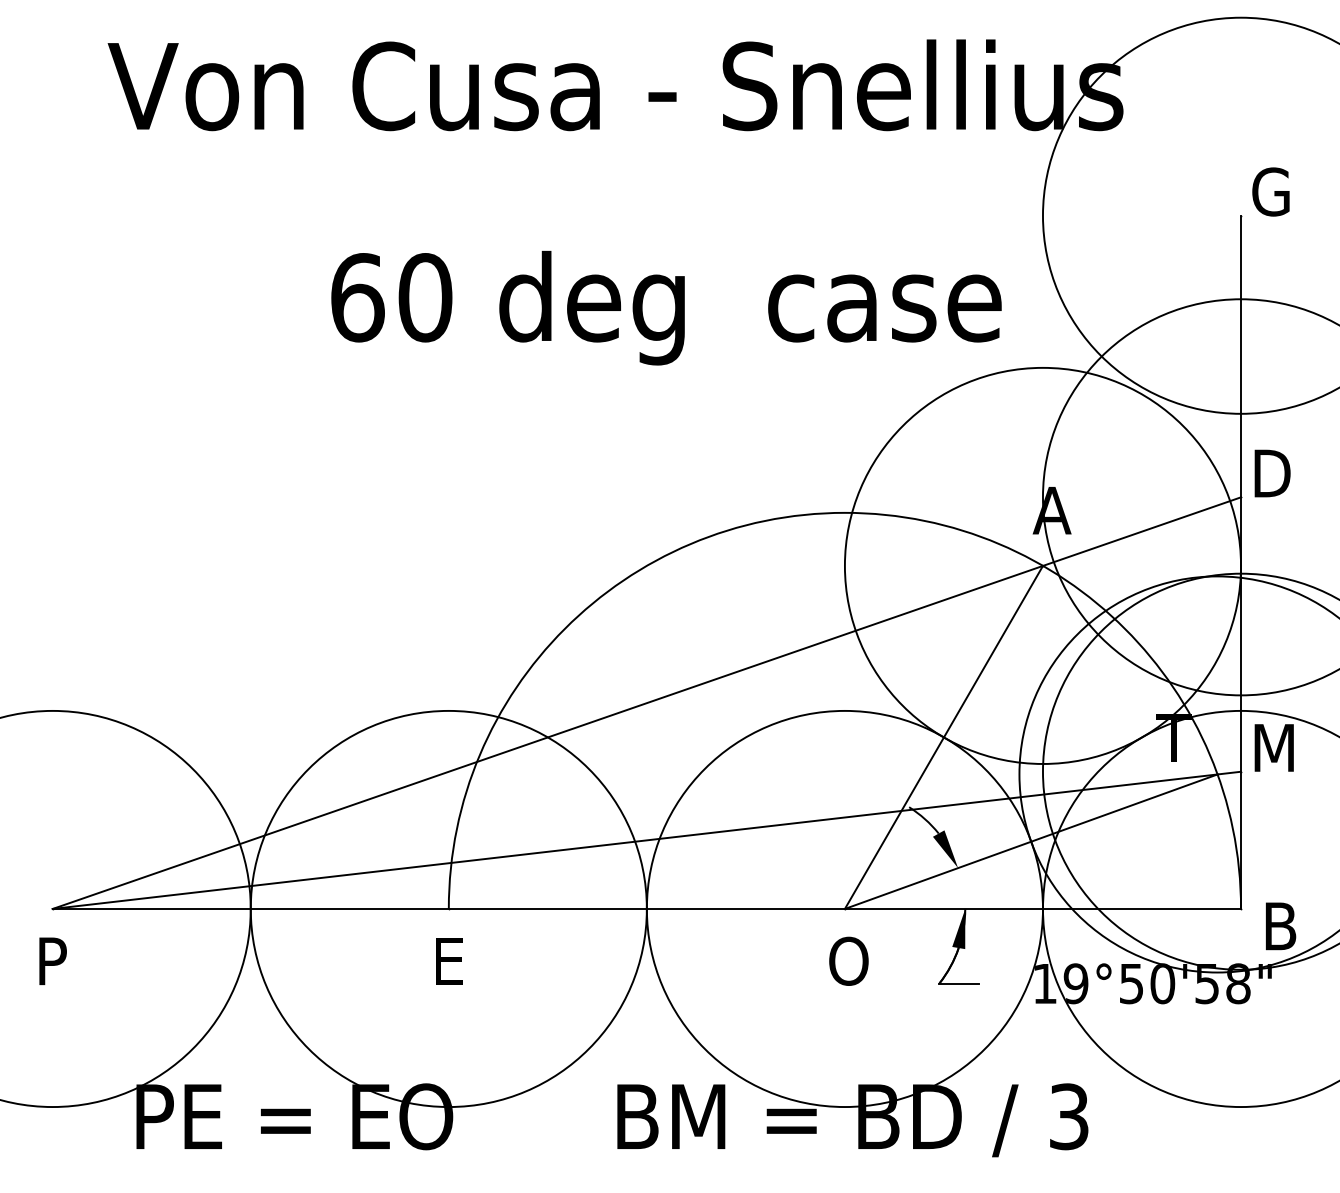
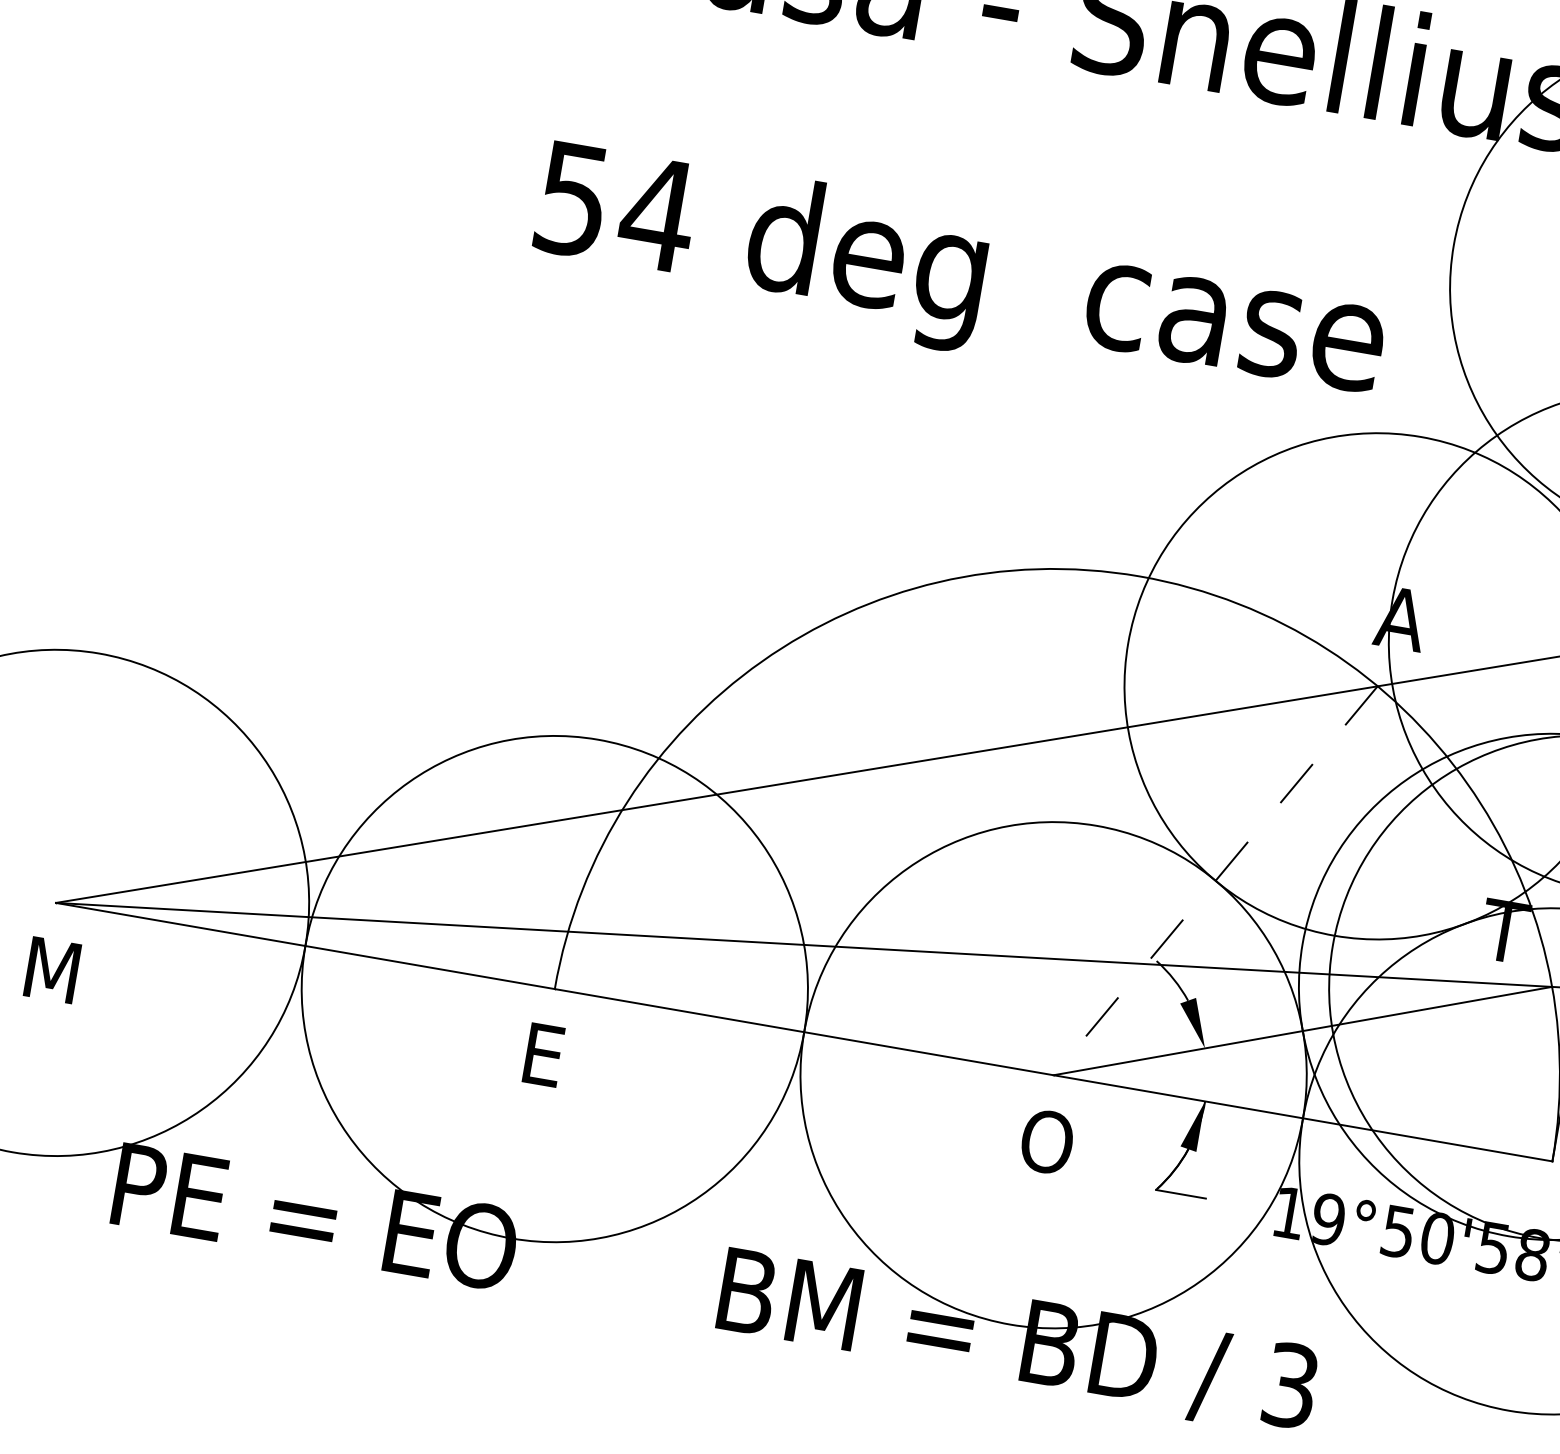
text: (392, 297) -> (616, 206), 60 -> 54
line: (943, 737) -> (1215, 880), solid -> dashed
text: (61, 961) -> (55, 970), P -> M

